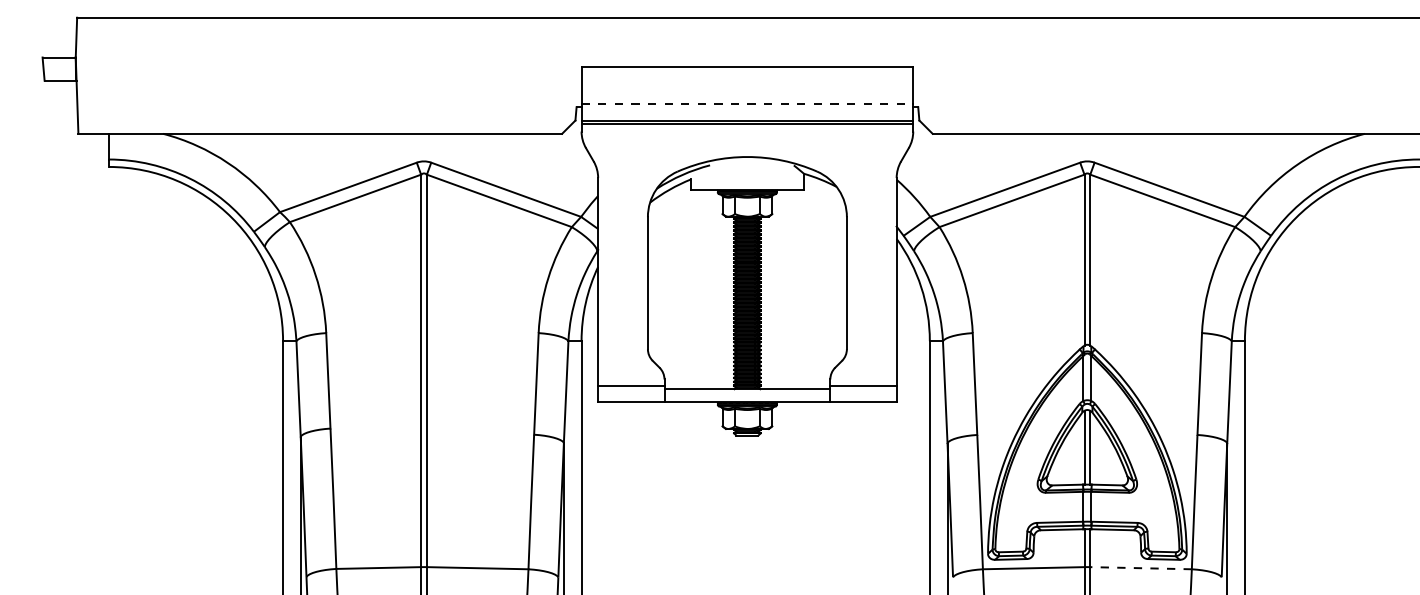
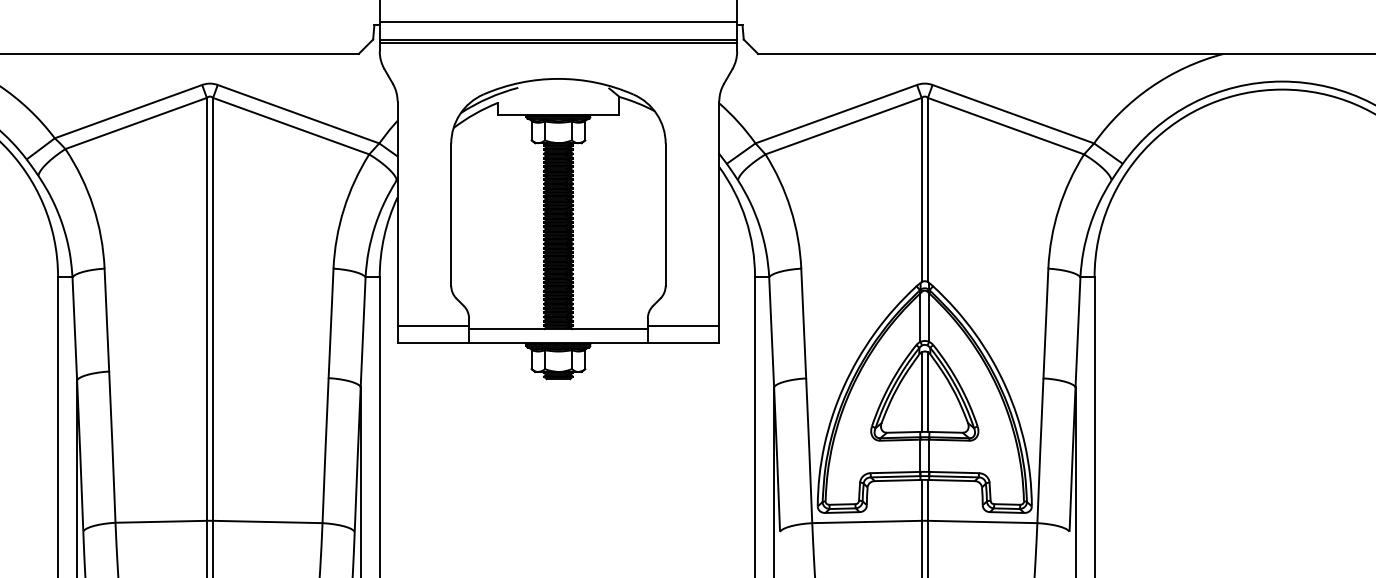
line: (747, 103) -> (558, 21), dashed -> solid
line: (1141, 568) -> (983, 522), dashed -> solid

